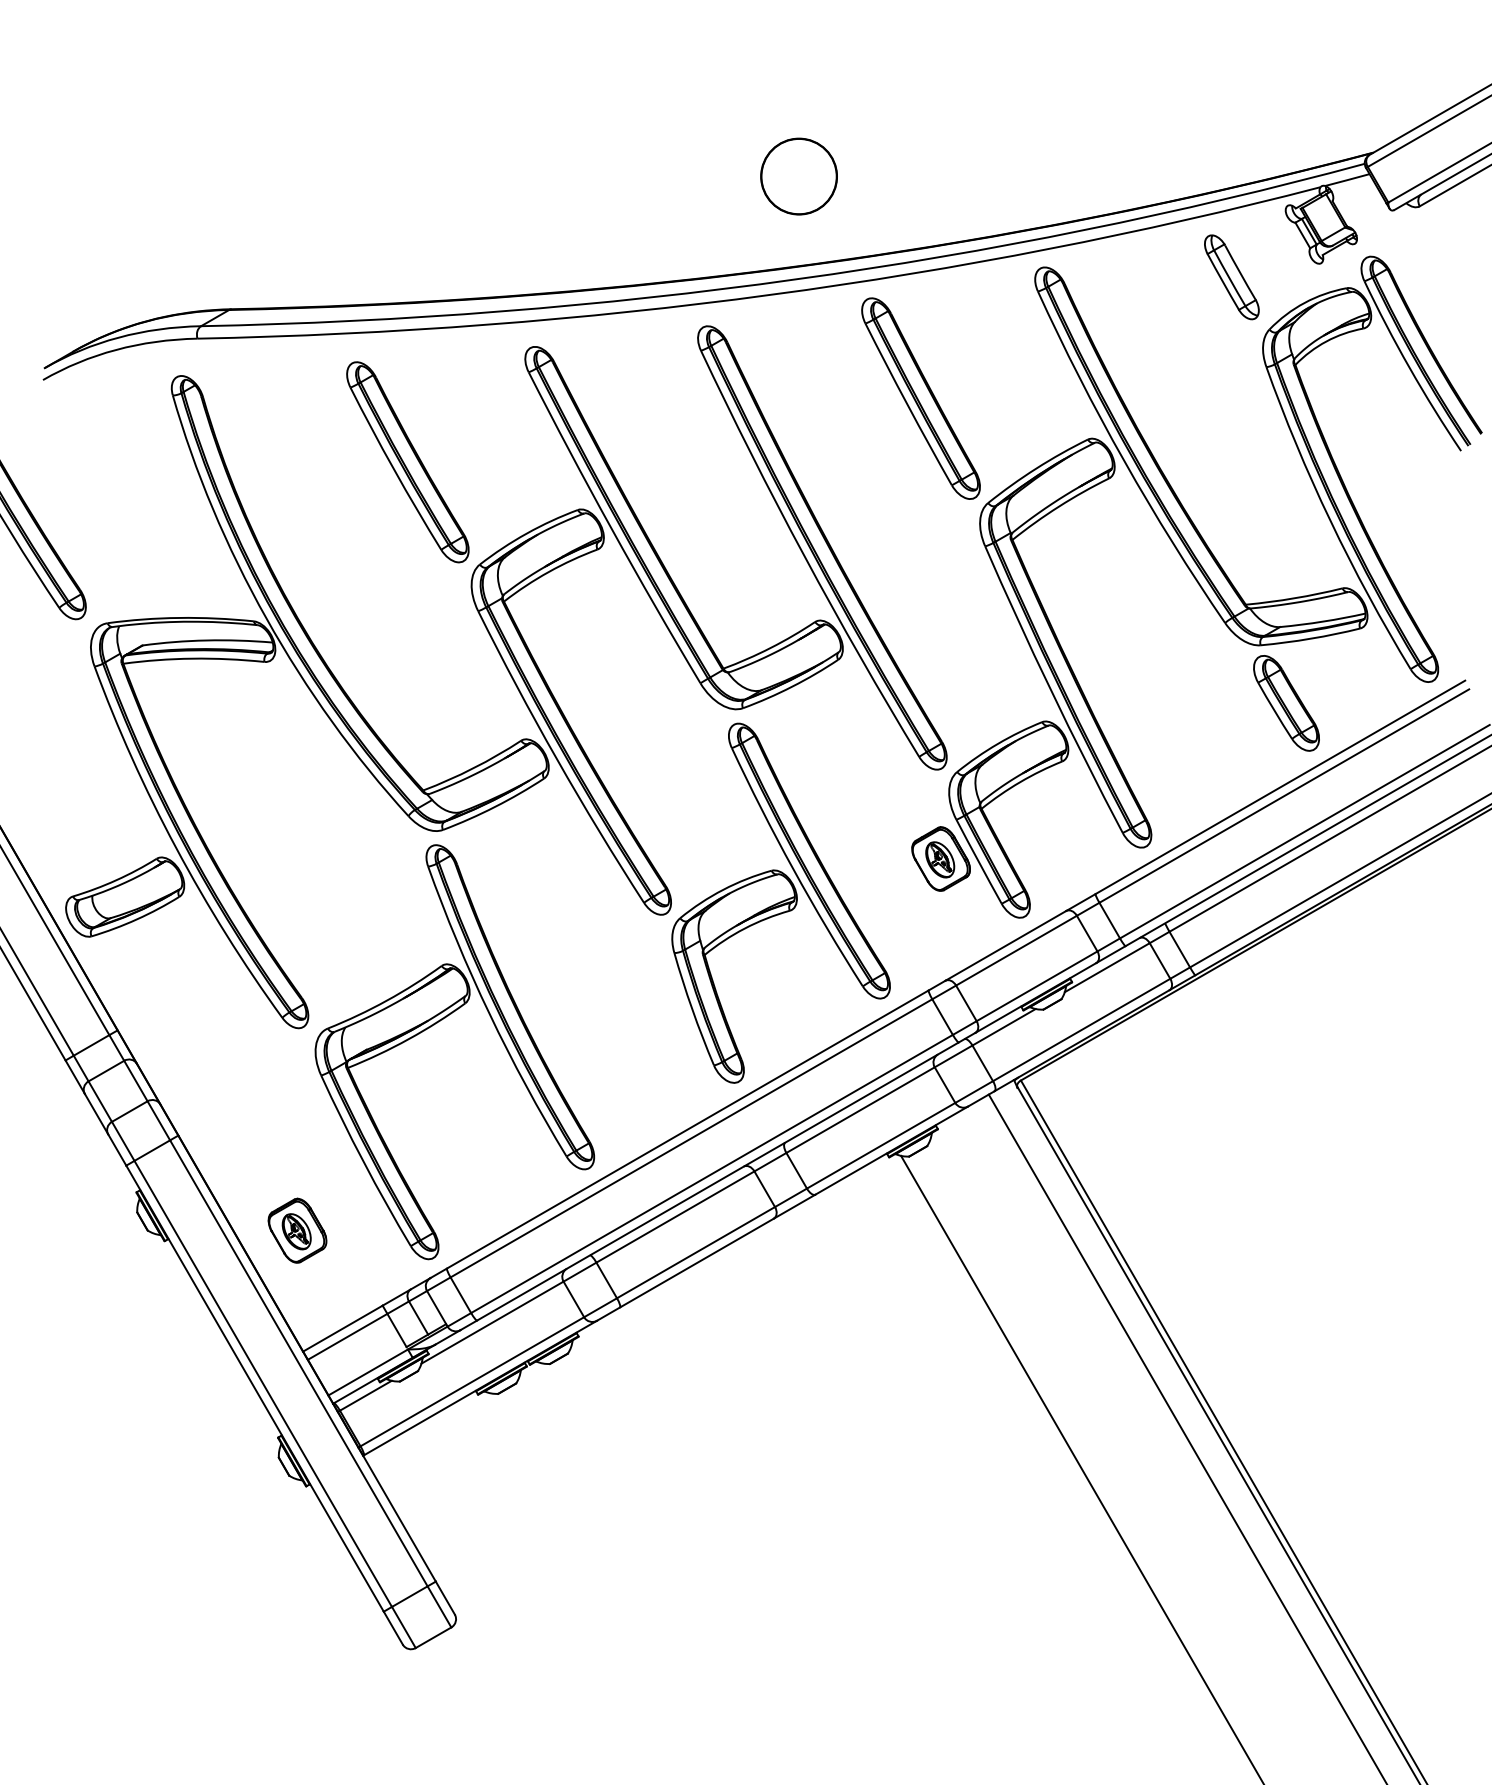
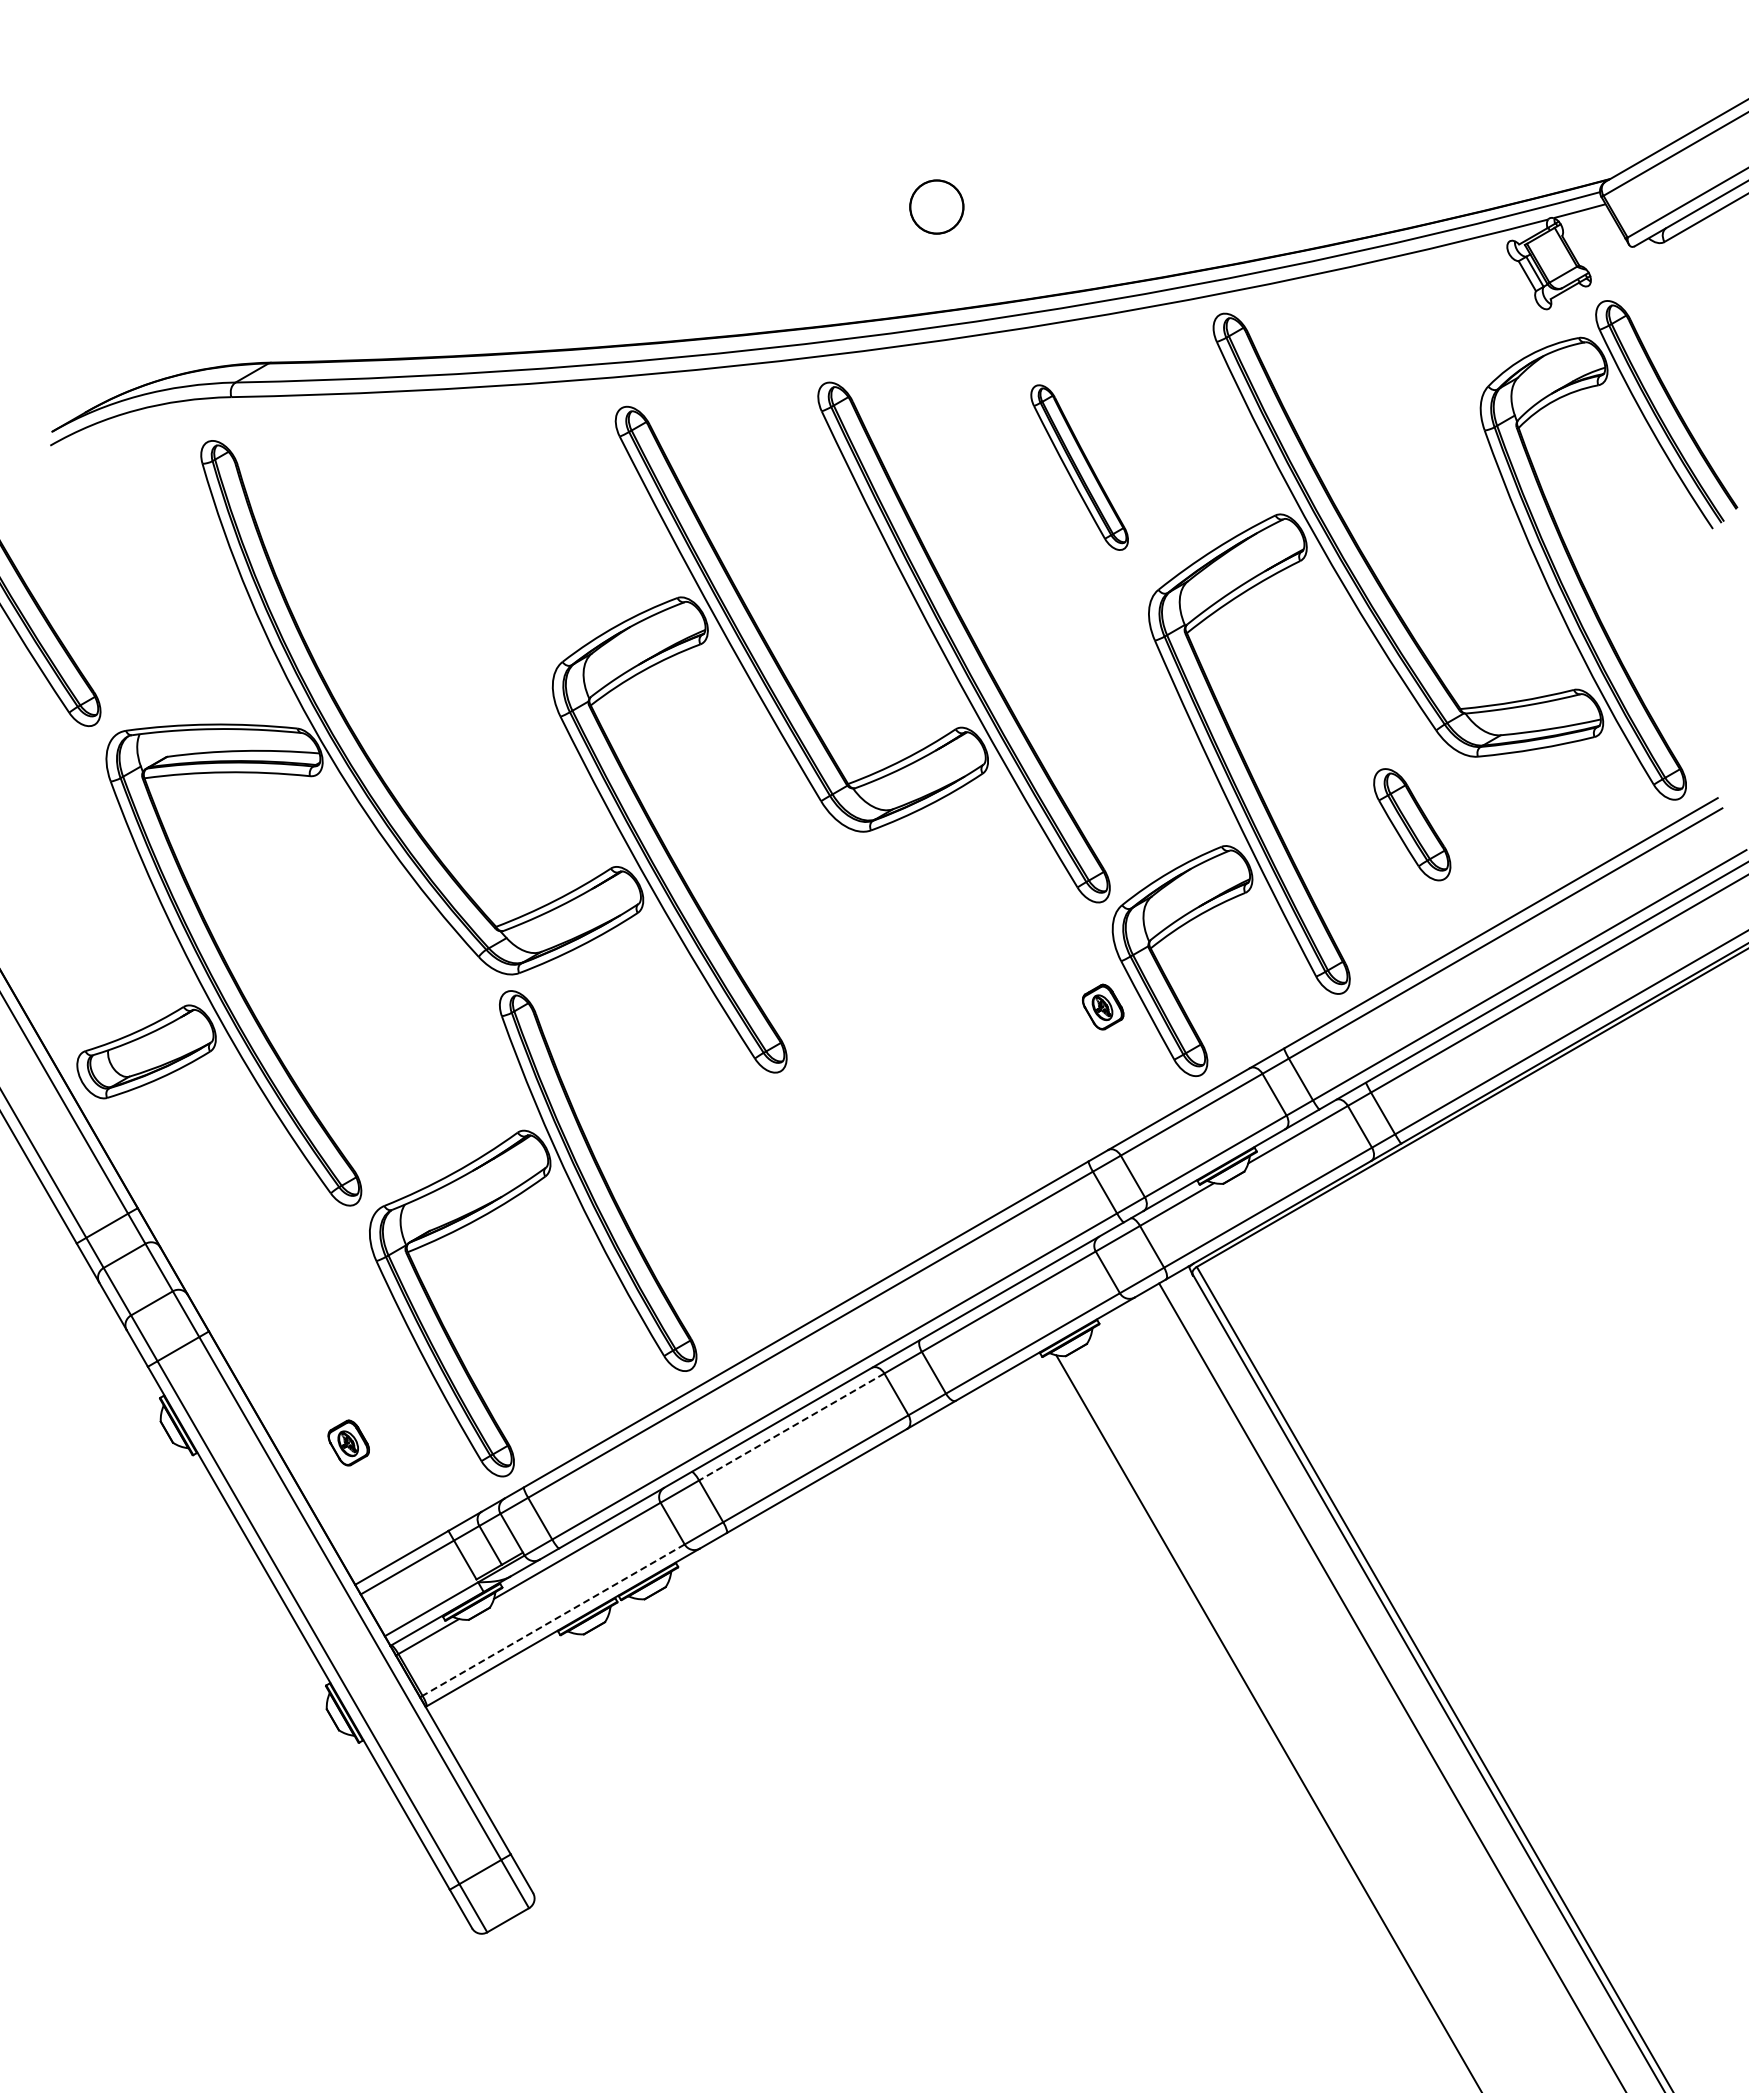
circle: (798, 176) -> (936, 206), size x0.6
part: (1231, 277) -> (1443, 325), removed
part: (920, 398) -> (1079, 467), size x0.7
part: (407, 461) -> (477, 541), removed
part: (1286, 703) -> (1412, 824), moved
part: (940, 858) -> (1102, 1006), size x0.6
part: (780, 902) -> (915, 1058), removed
line: (675, 1217) -> (791, 1427), solid -> dashed
part: (297, 1230) -> (348, 1442), size x0.6
line: (472, 1382) -> (553, 1620), solid -> dashed

